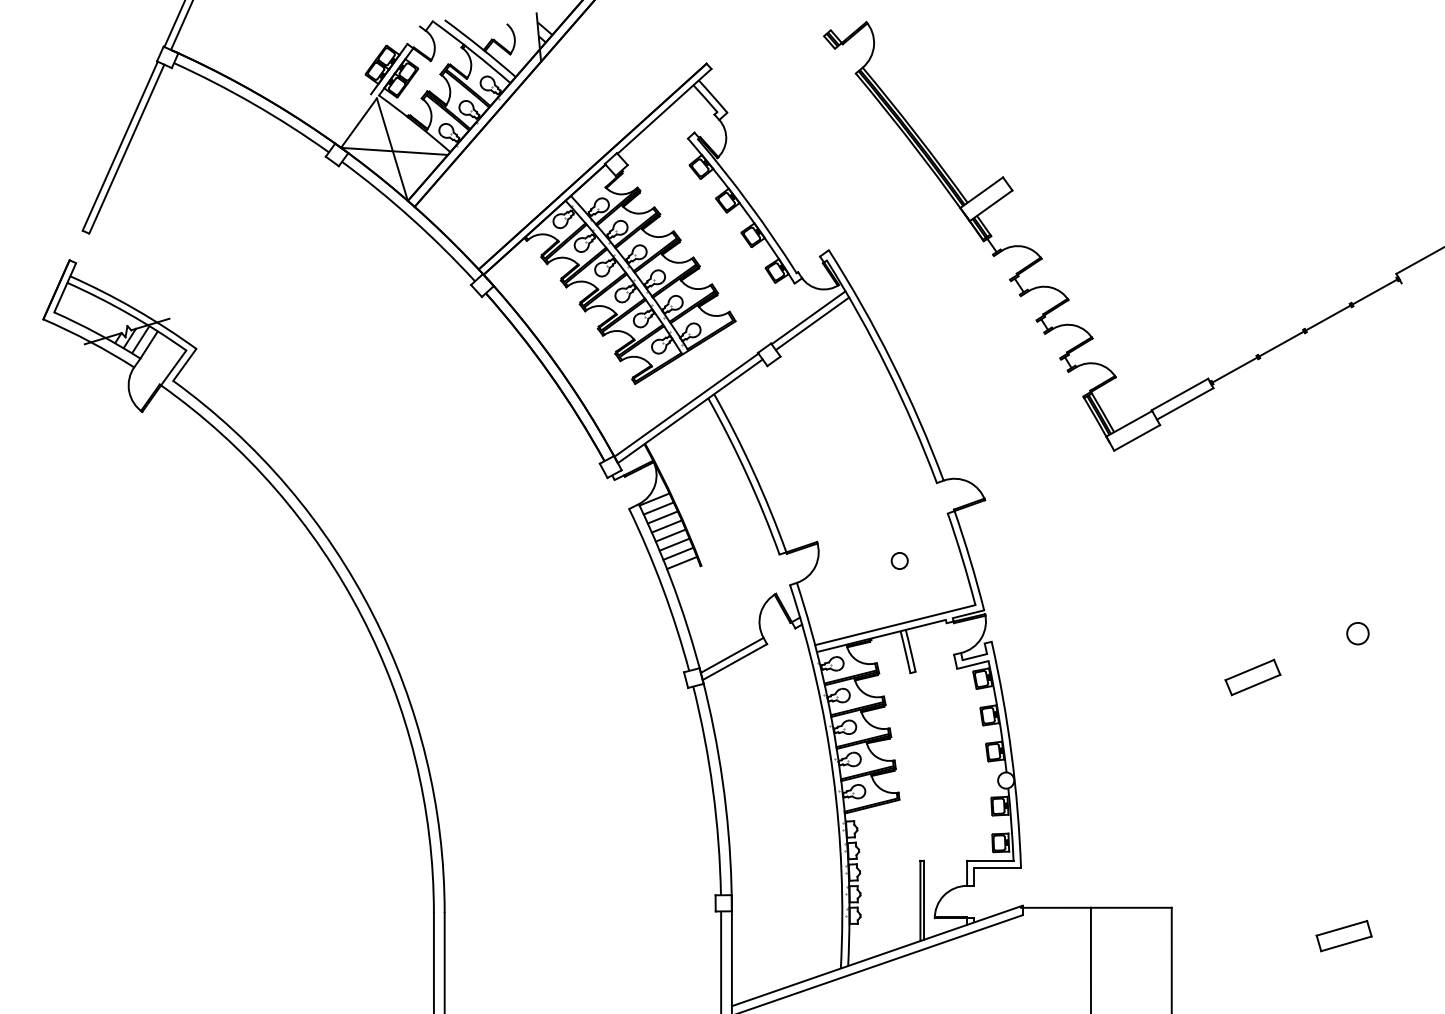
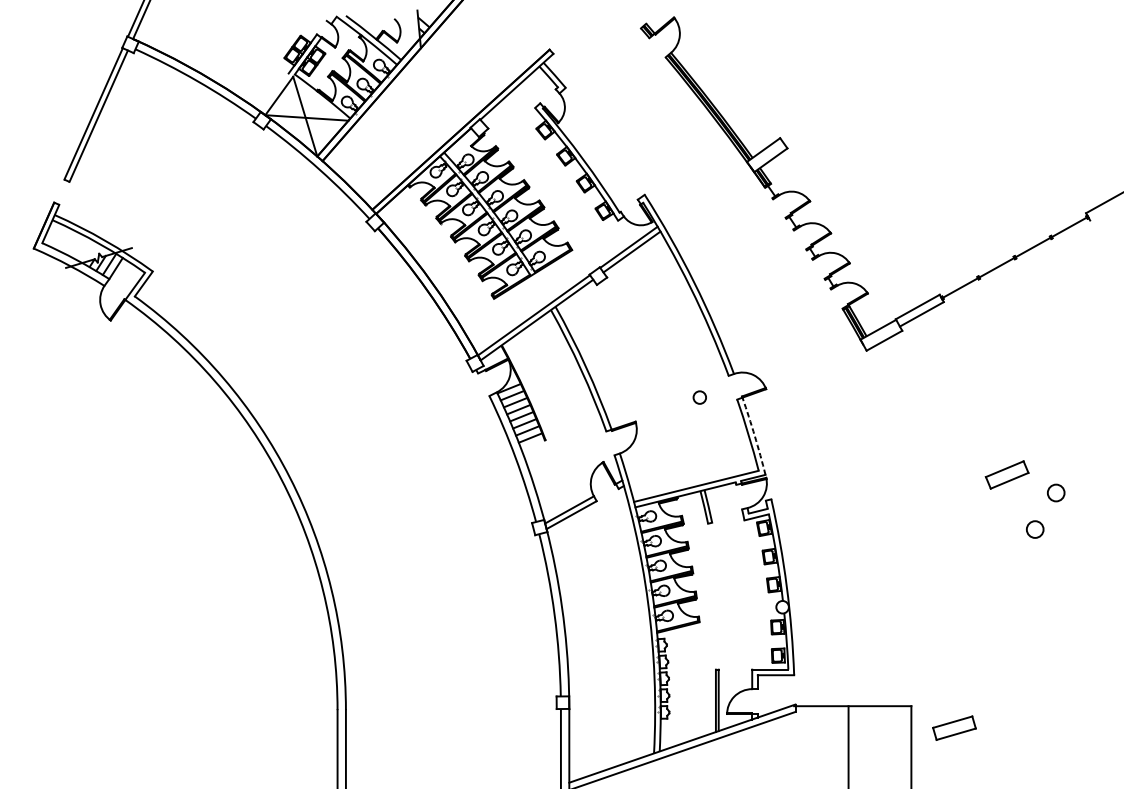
circle: (899, 560) -> (699, 397), moved
arc: (970, 560) -> (754, 436), solid -> dashed
part: (1252, 677) -> (1006, 474), moved
circle: (1330, 680) -> (1034, 529), added
part: (1343, 936) -> (953, 728), moved

